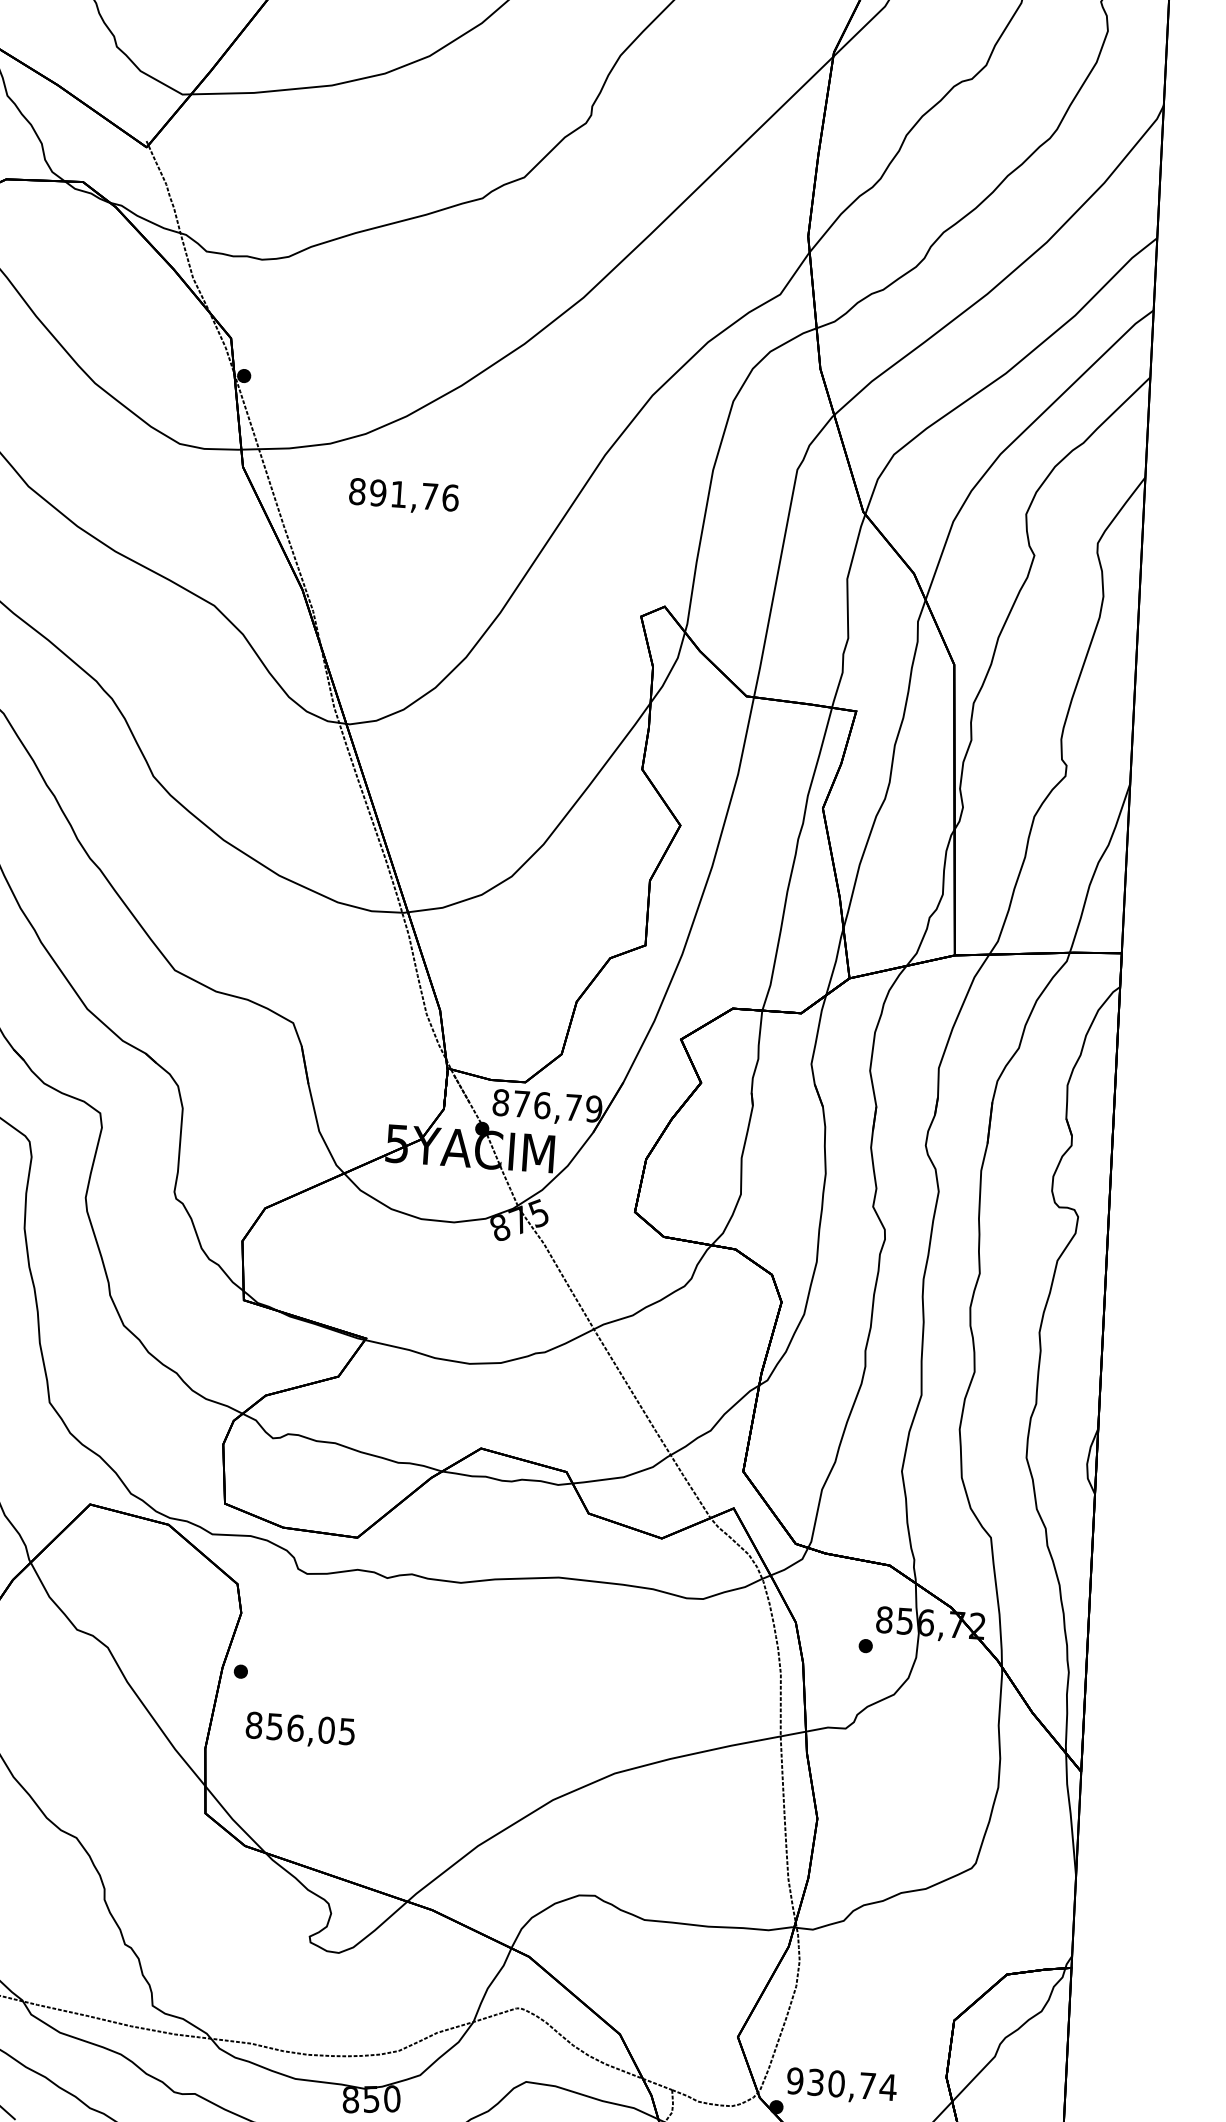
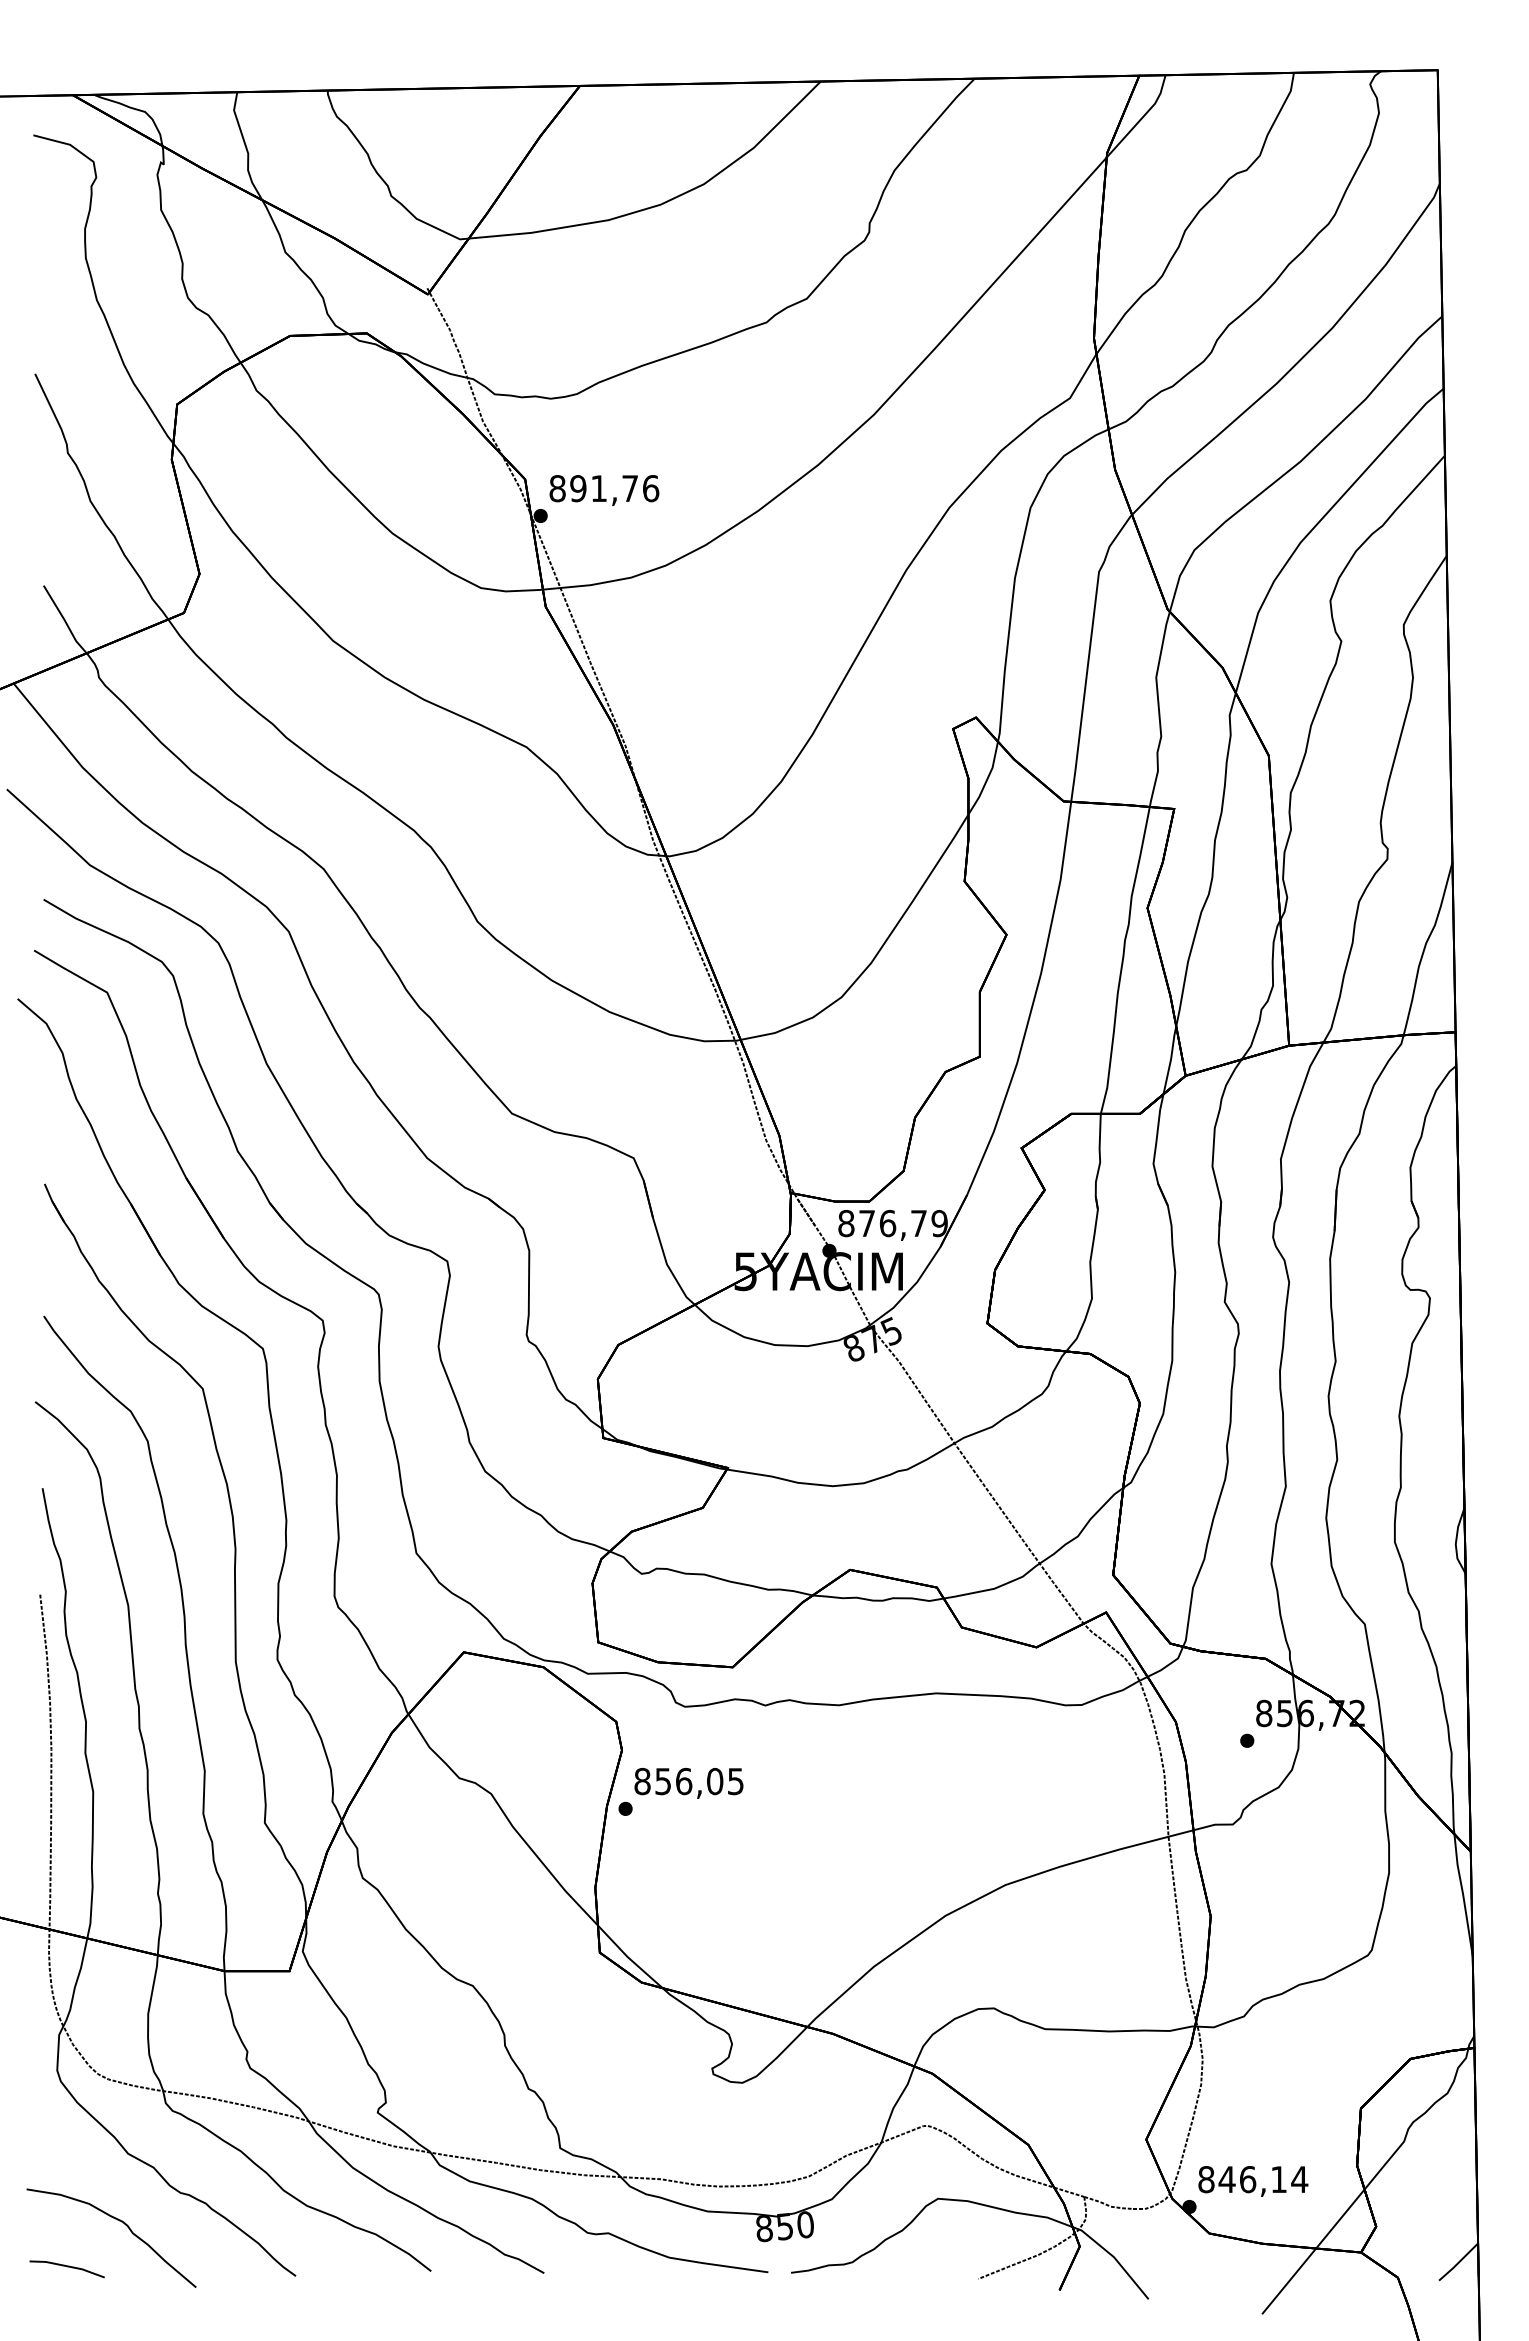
text: (404, 496) -> (604, 490), moved
text: (299, 1730) -> (688, 1783), moved
text: (831, 2083) -> (1242, 2179), 930,74 -> 846,14

